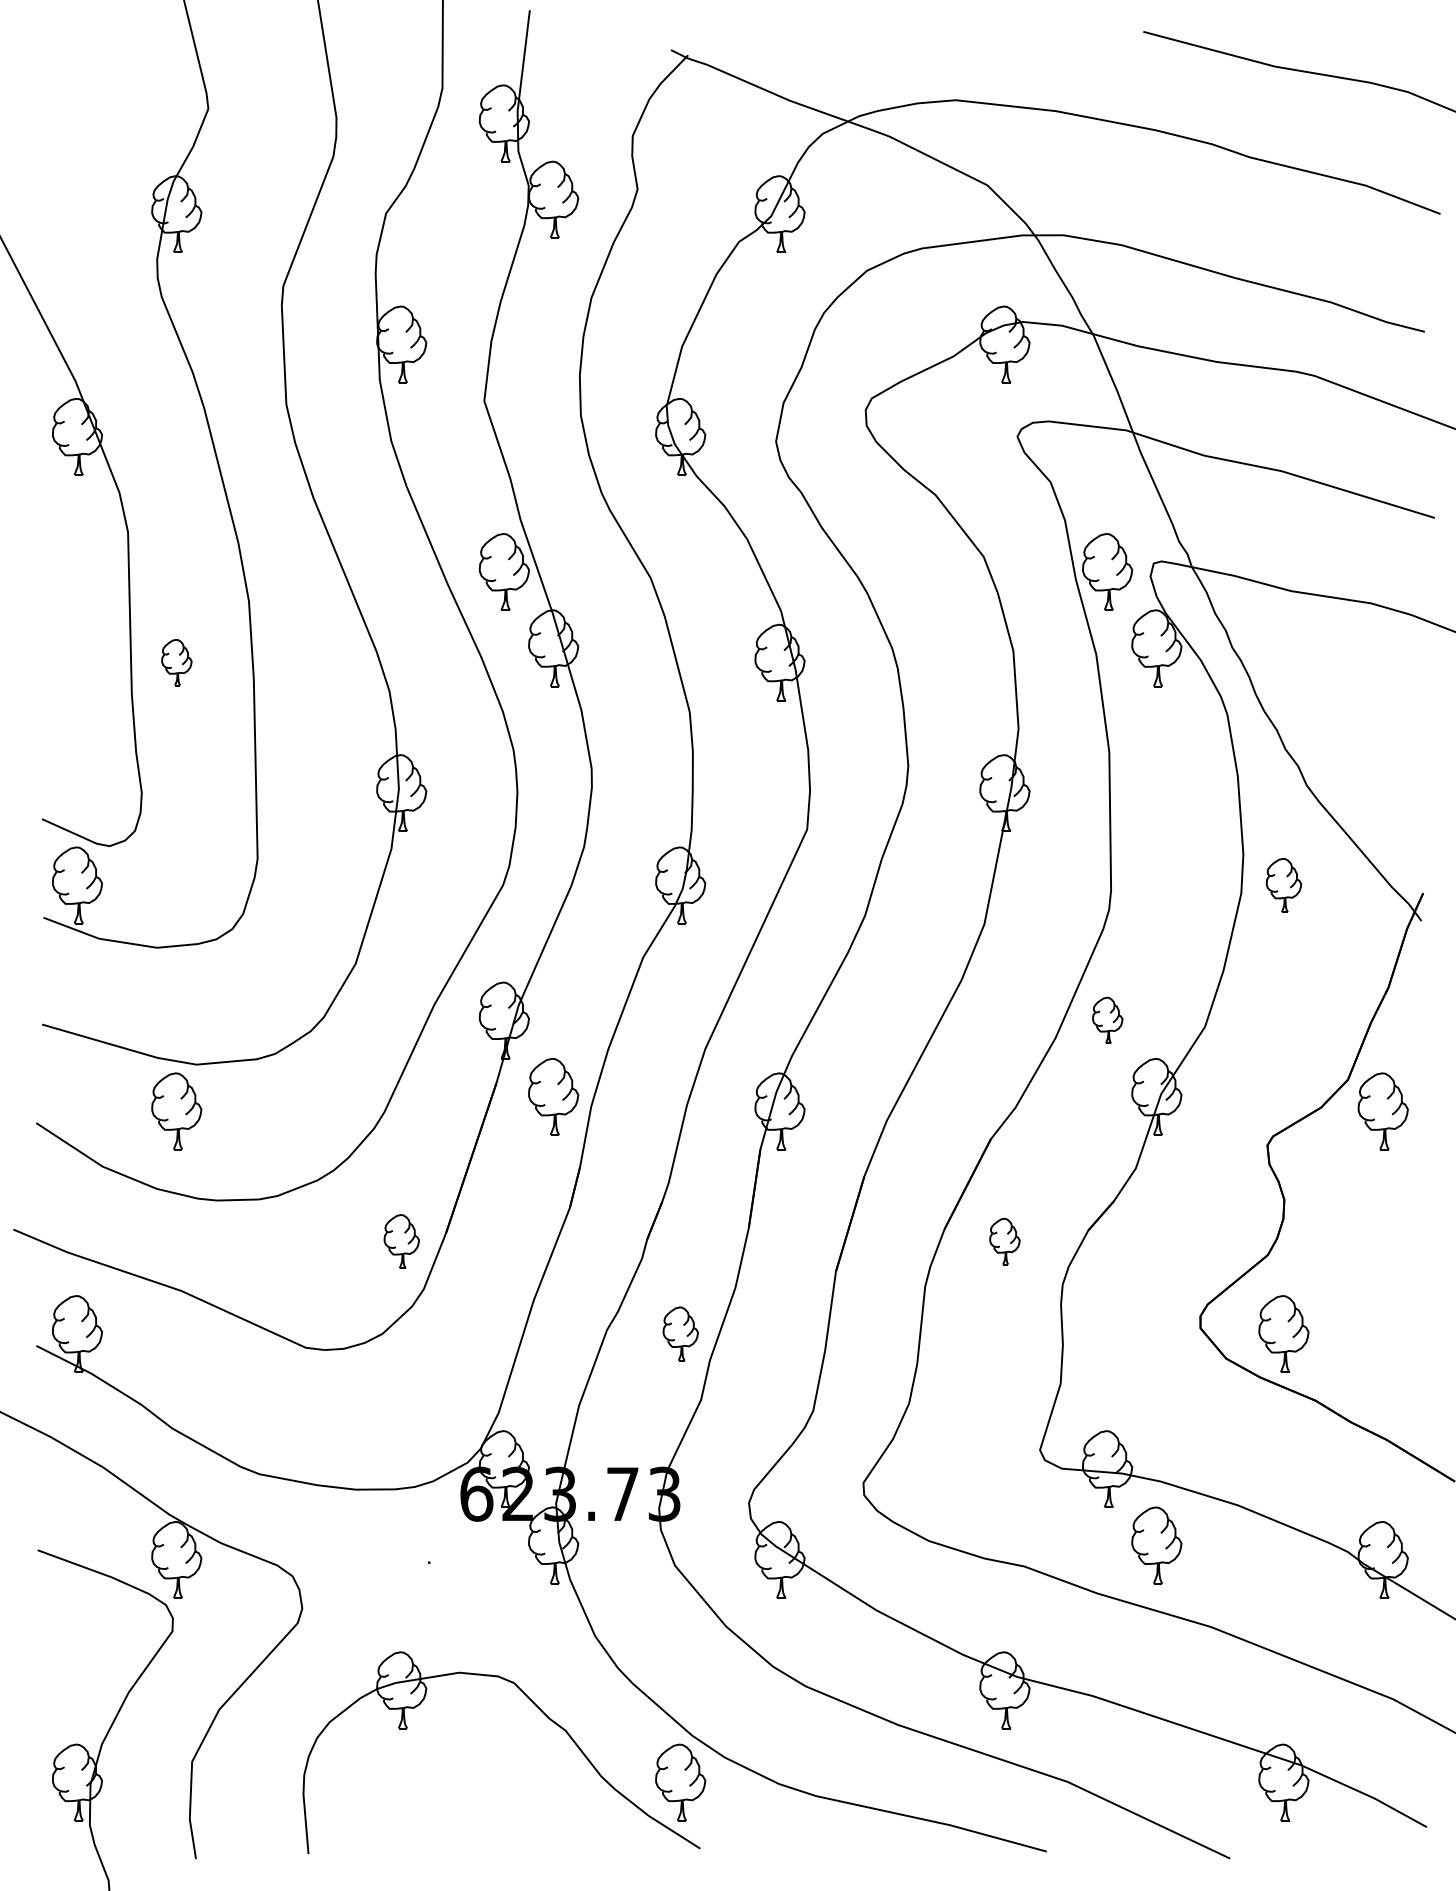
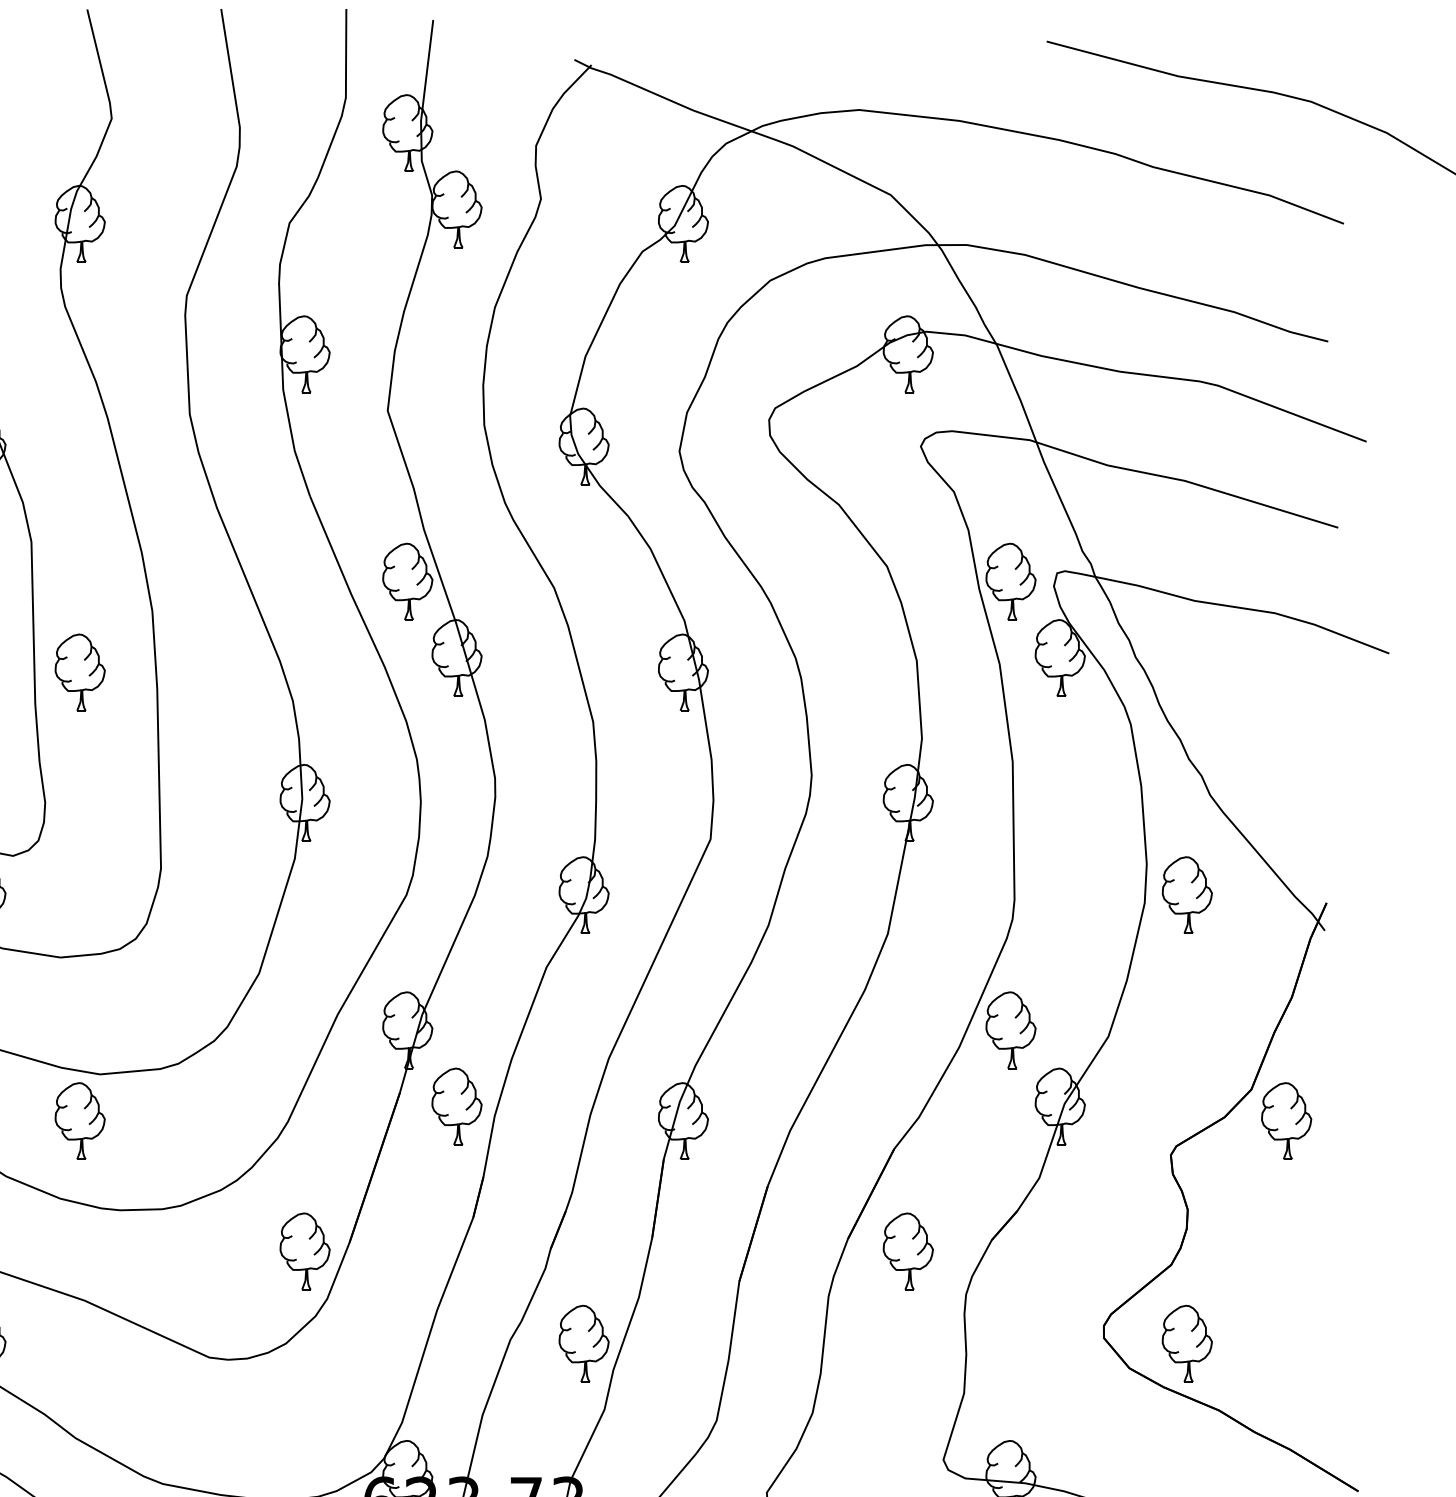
part: (176, 662) -> (79, 672), size x1.67
part: (1283, 885) -> (1186, 895), size x1.43
part: (1107, 1020) -> (1010, 1030), size x1.67
part: (401, 1241) -> (304, 1251), size x1.43
part: (1004, 1241) -> (907, 1251), size x1.67
part: (680, 1333) -> (583, 1343), size x1.43

